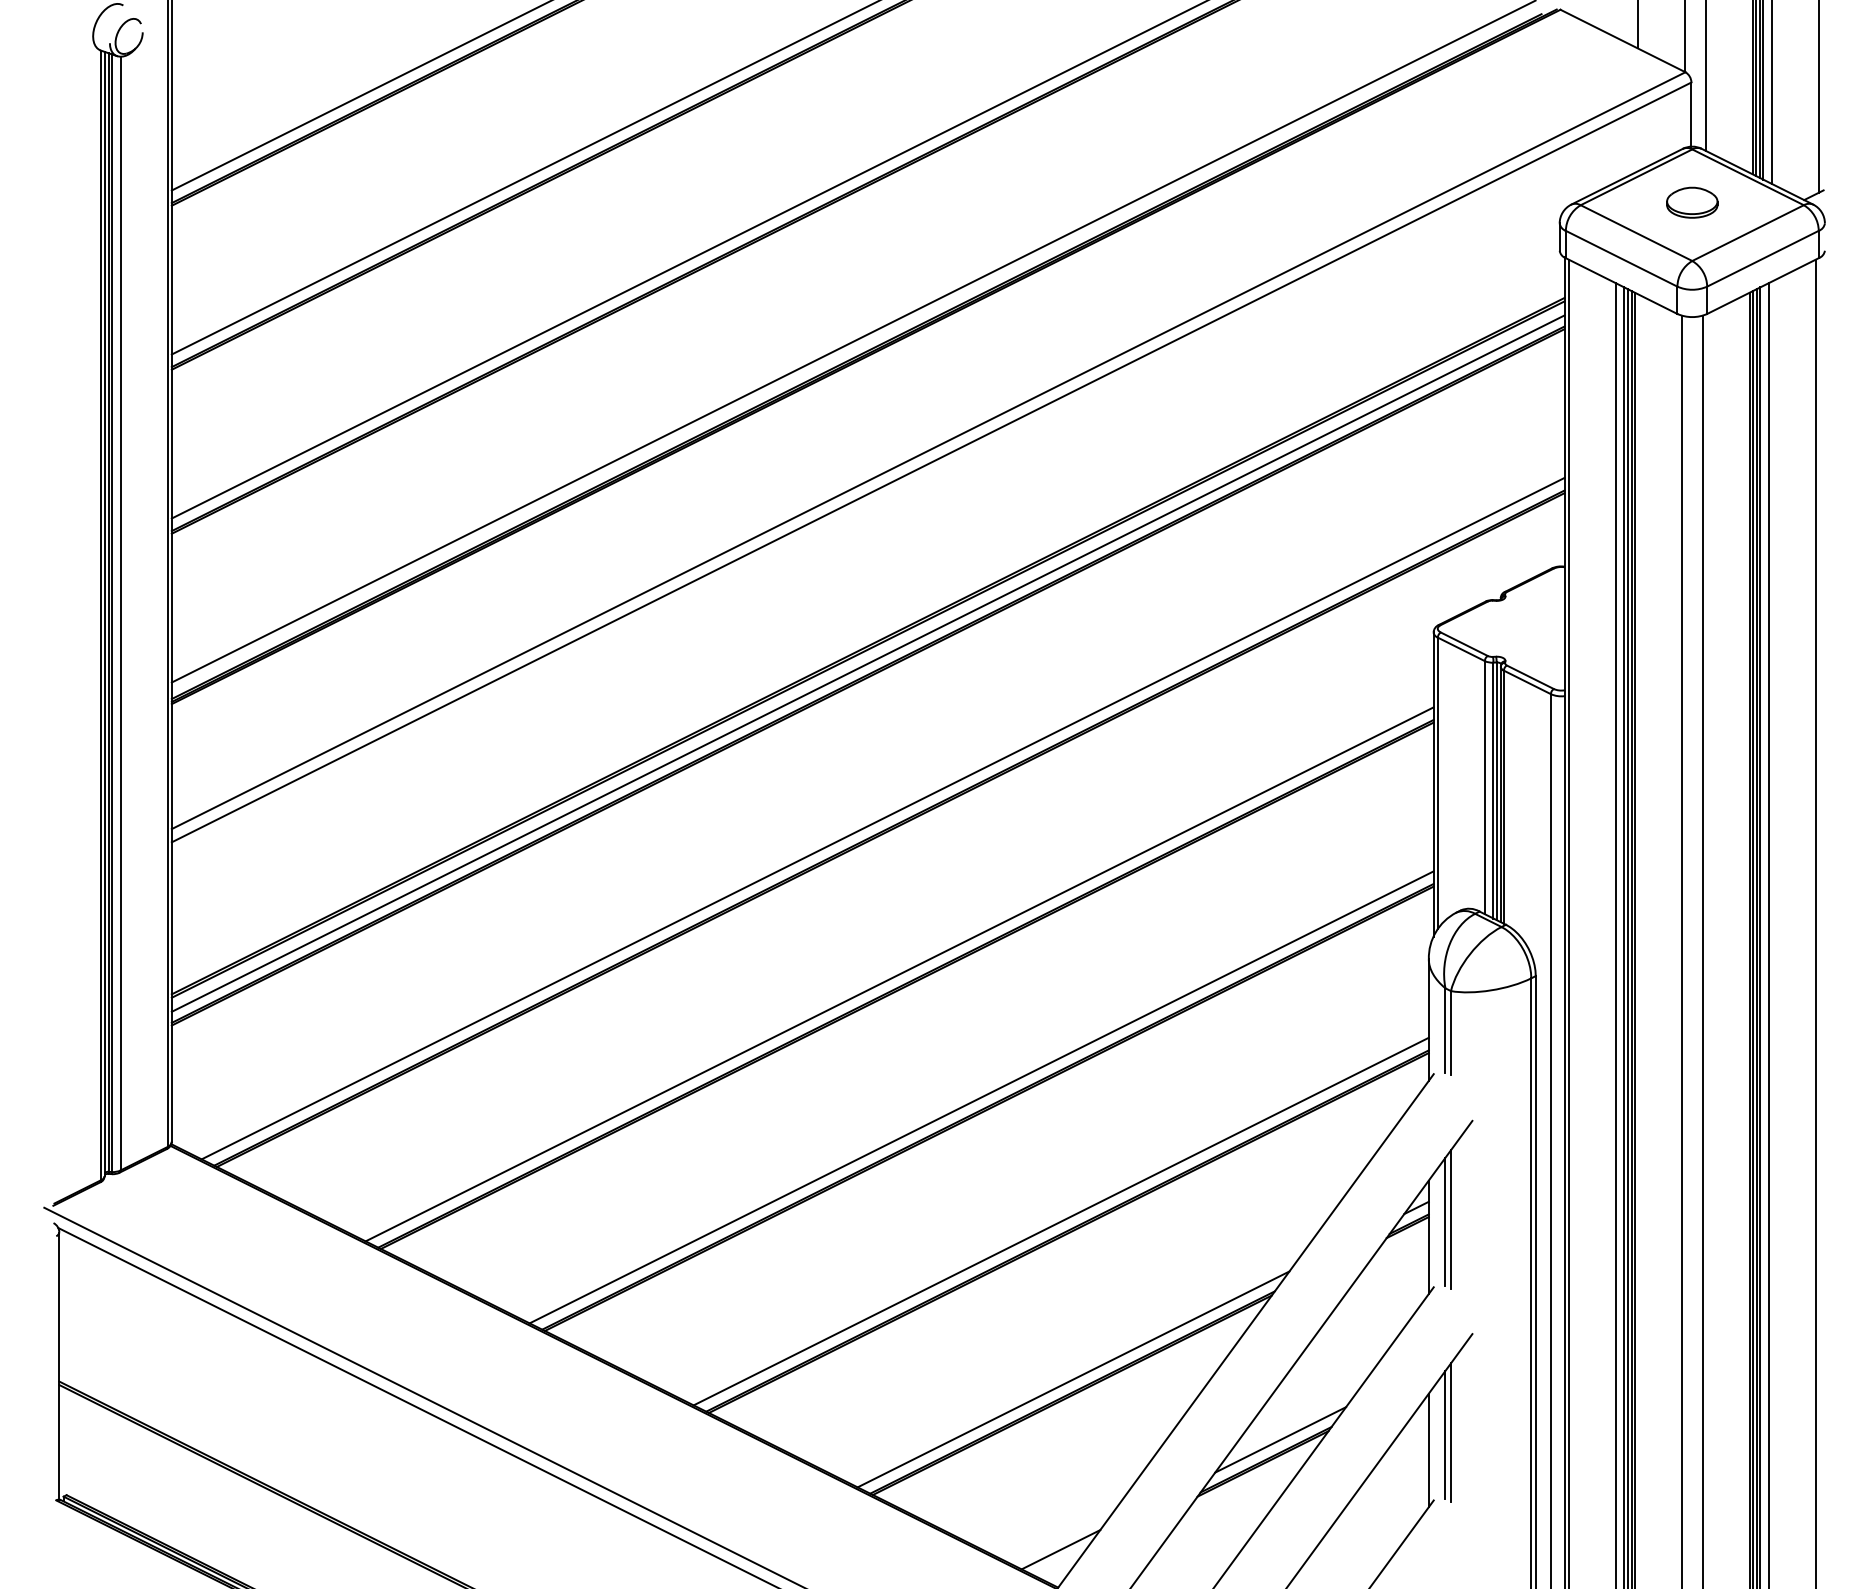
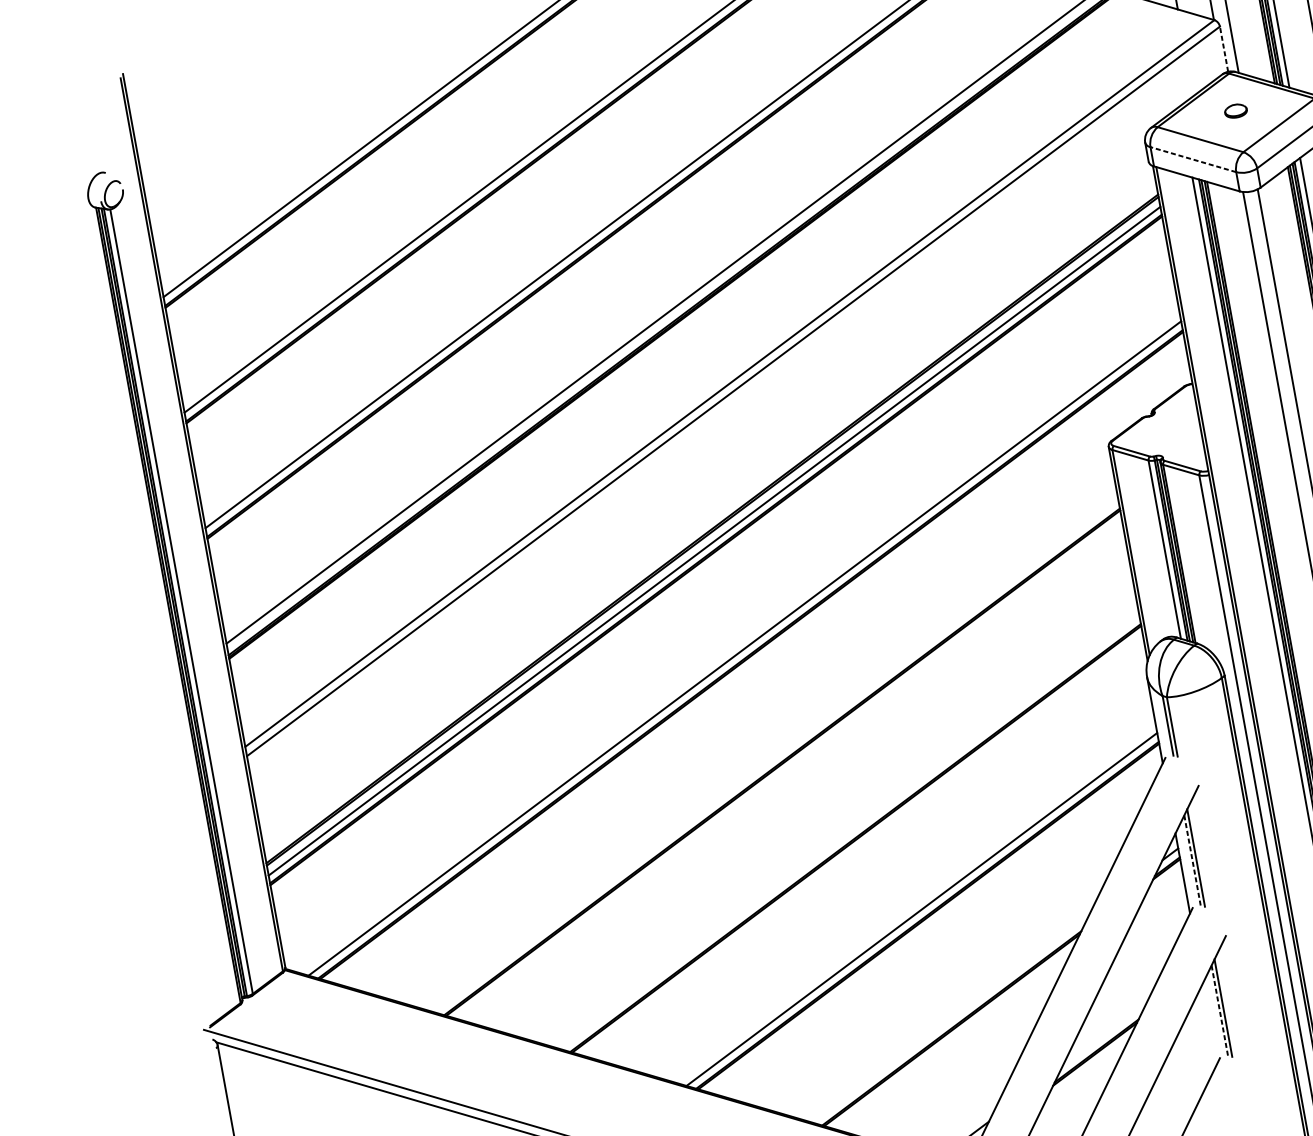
line: (1691, 114) -> (1224, 49), solid -> dashed
part: (1692, 202) -> (1236, 110), size x0.6
line: (1621, 258) -> (1193, 159), solid -> dashed
line: (899, 974) -> (776, 756), removed
line: (981, 1097) -> (849, 832), removed
line: (1445, 1222) -> (1192, 860), solid -> dashed
line: (1073, 1379) -> (950, 1019), removed
line: (1445, 1435) -> (1219, 1010), solid -> dashed
line: (1280, 1439) -> (1104, 1034), removed
line: (1428, 1450) -> (1209, 1023), removed

